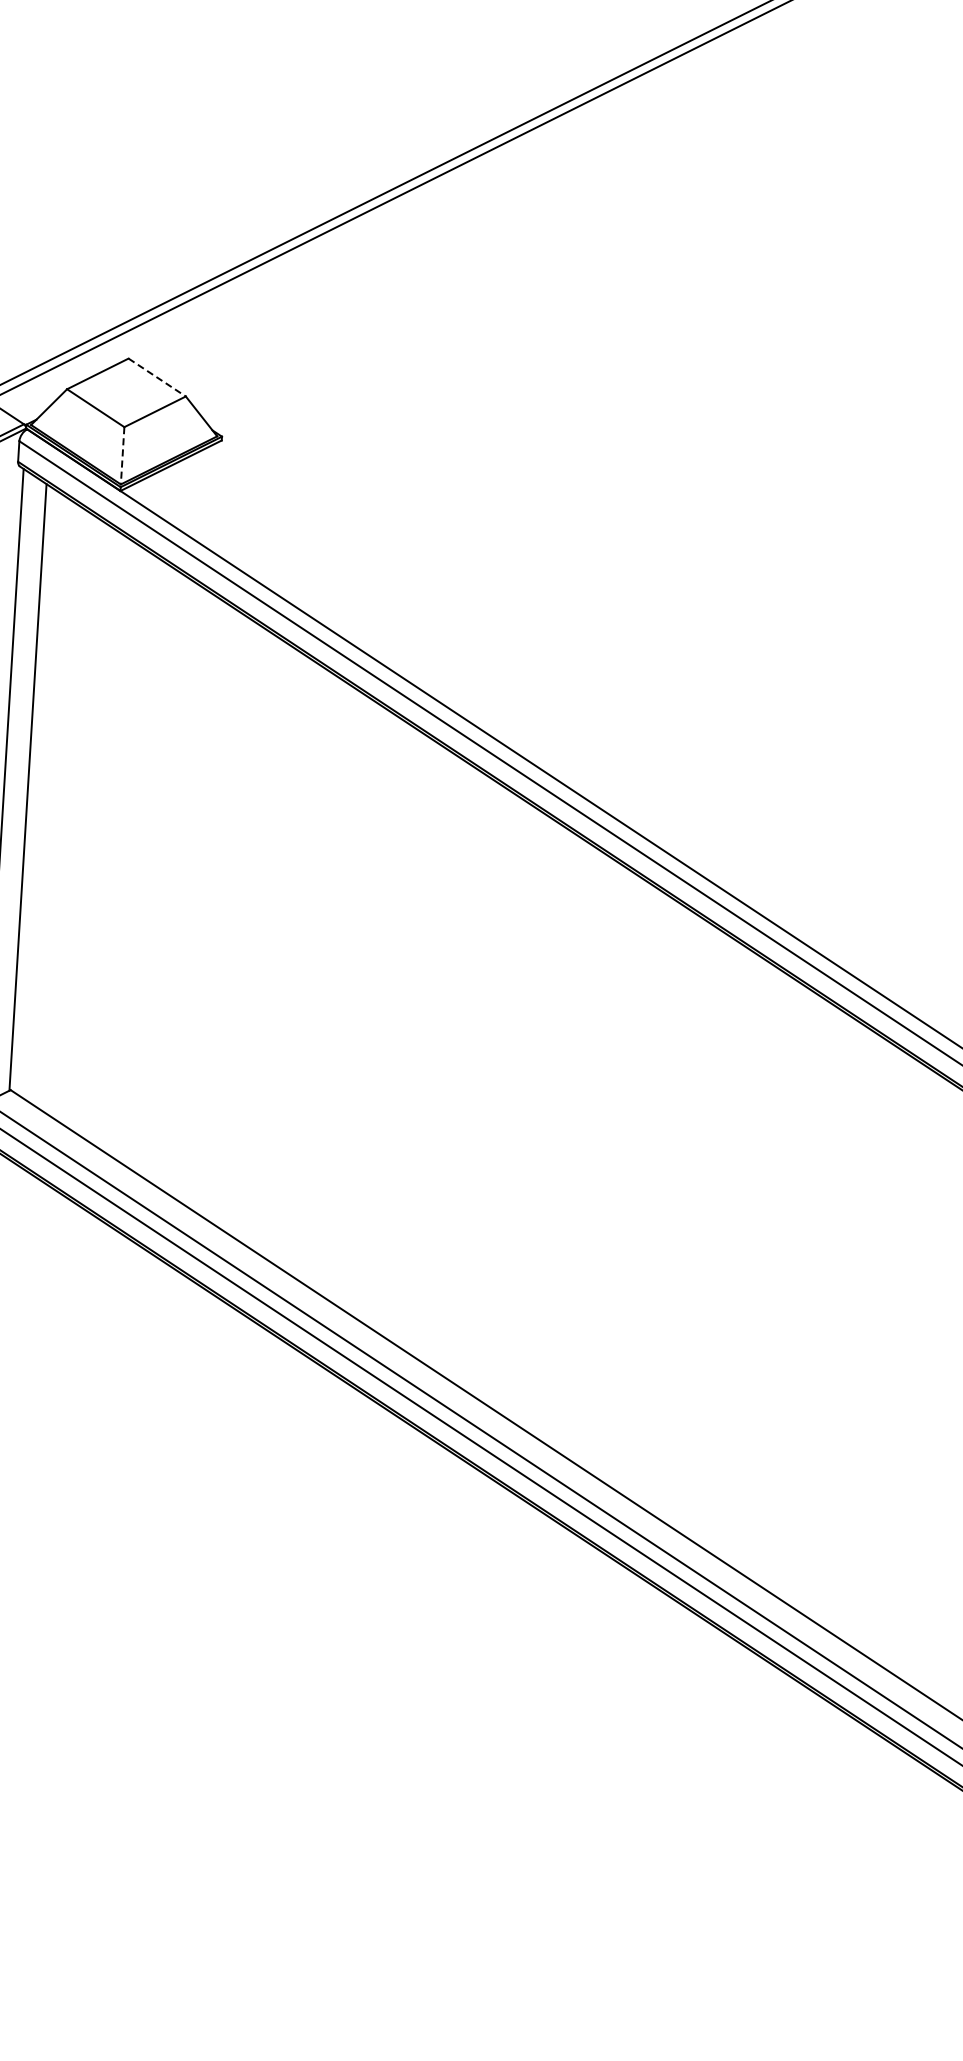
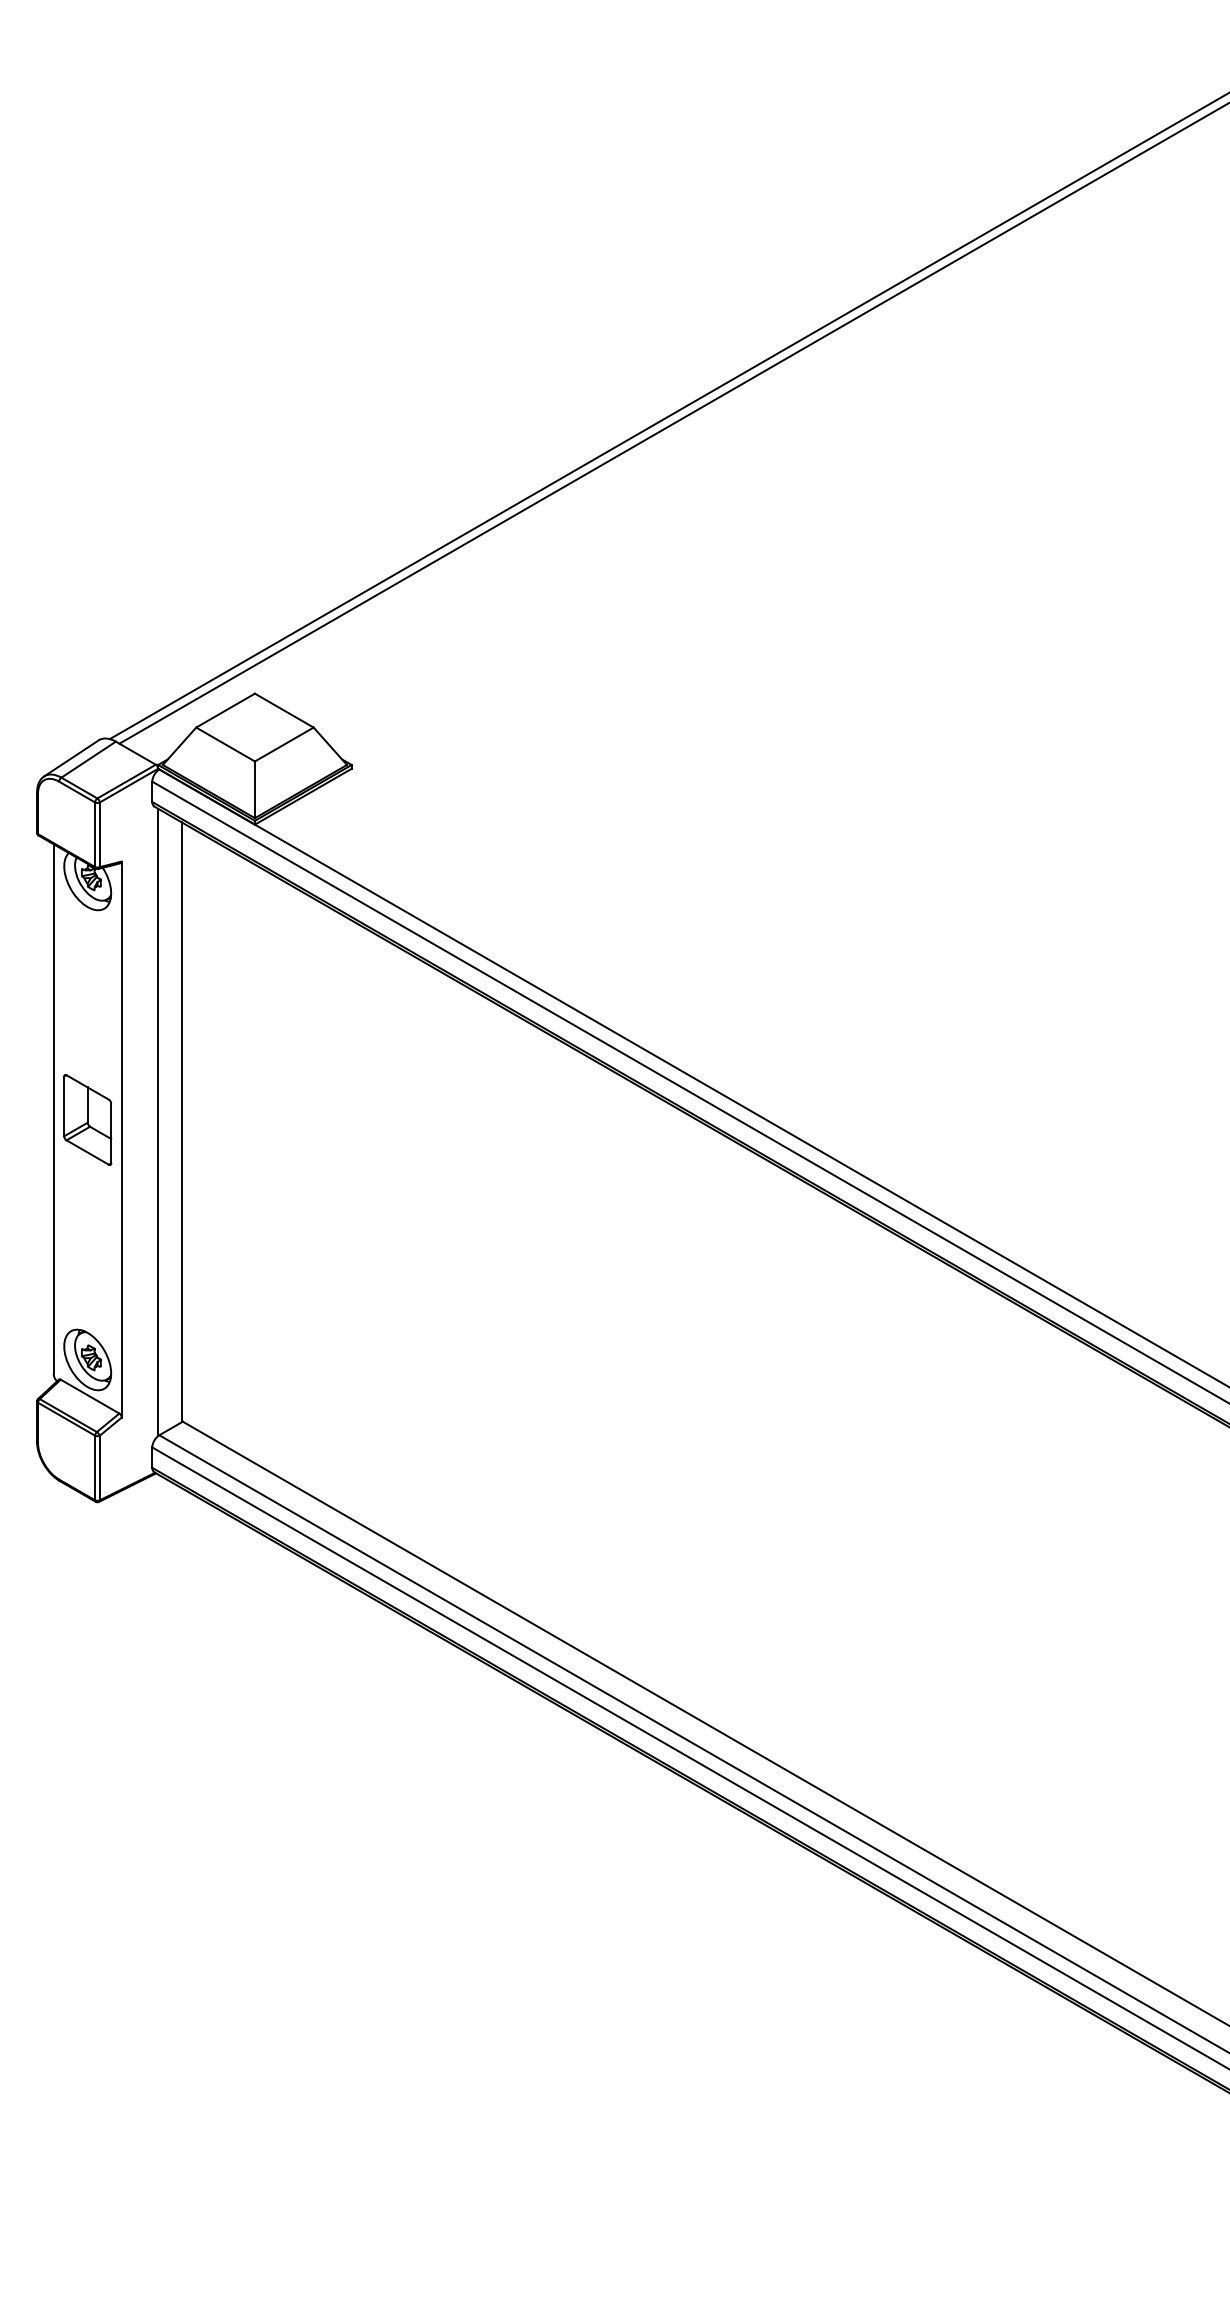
line: (157, 377) -> (284, 710), dashed -> solid
line: (122, 456) -> (254, 790), dashed -> solid

